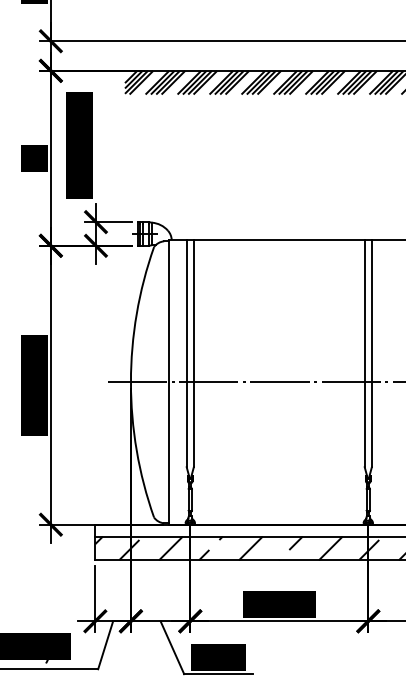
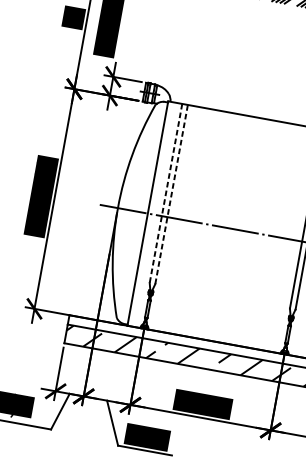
line: (186, 353) -> (165, 193), solid -> dashed
line: (193, 353) -> (171, 194), solid -> dashed

